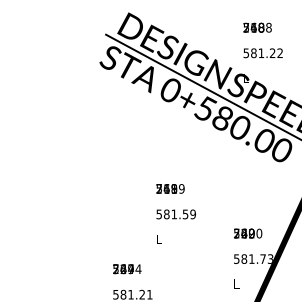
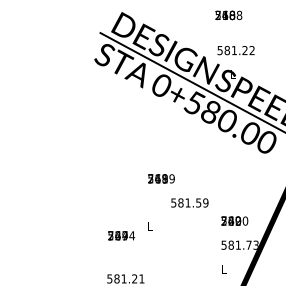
text: (257, 27) -> (228, 15), moved
text: (262, 53) -> (235, 50), moved
text: (175, 213) -> (189, 202), moved
text: (127, 268) -> (121, 235), moved

